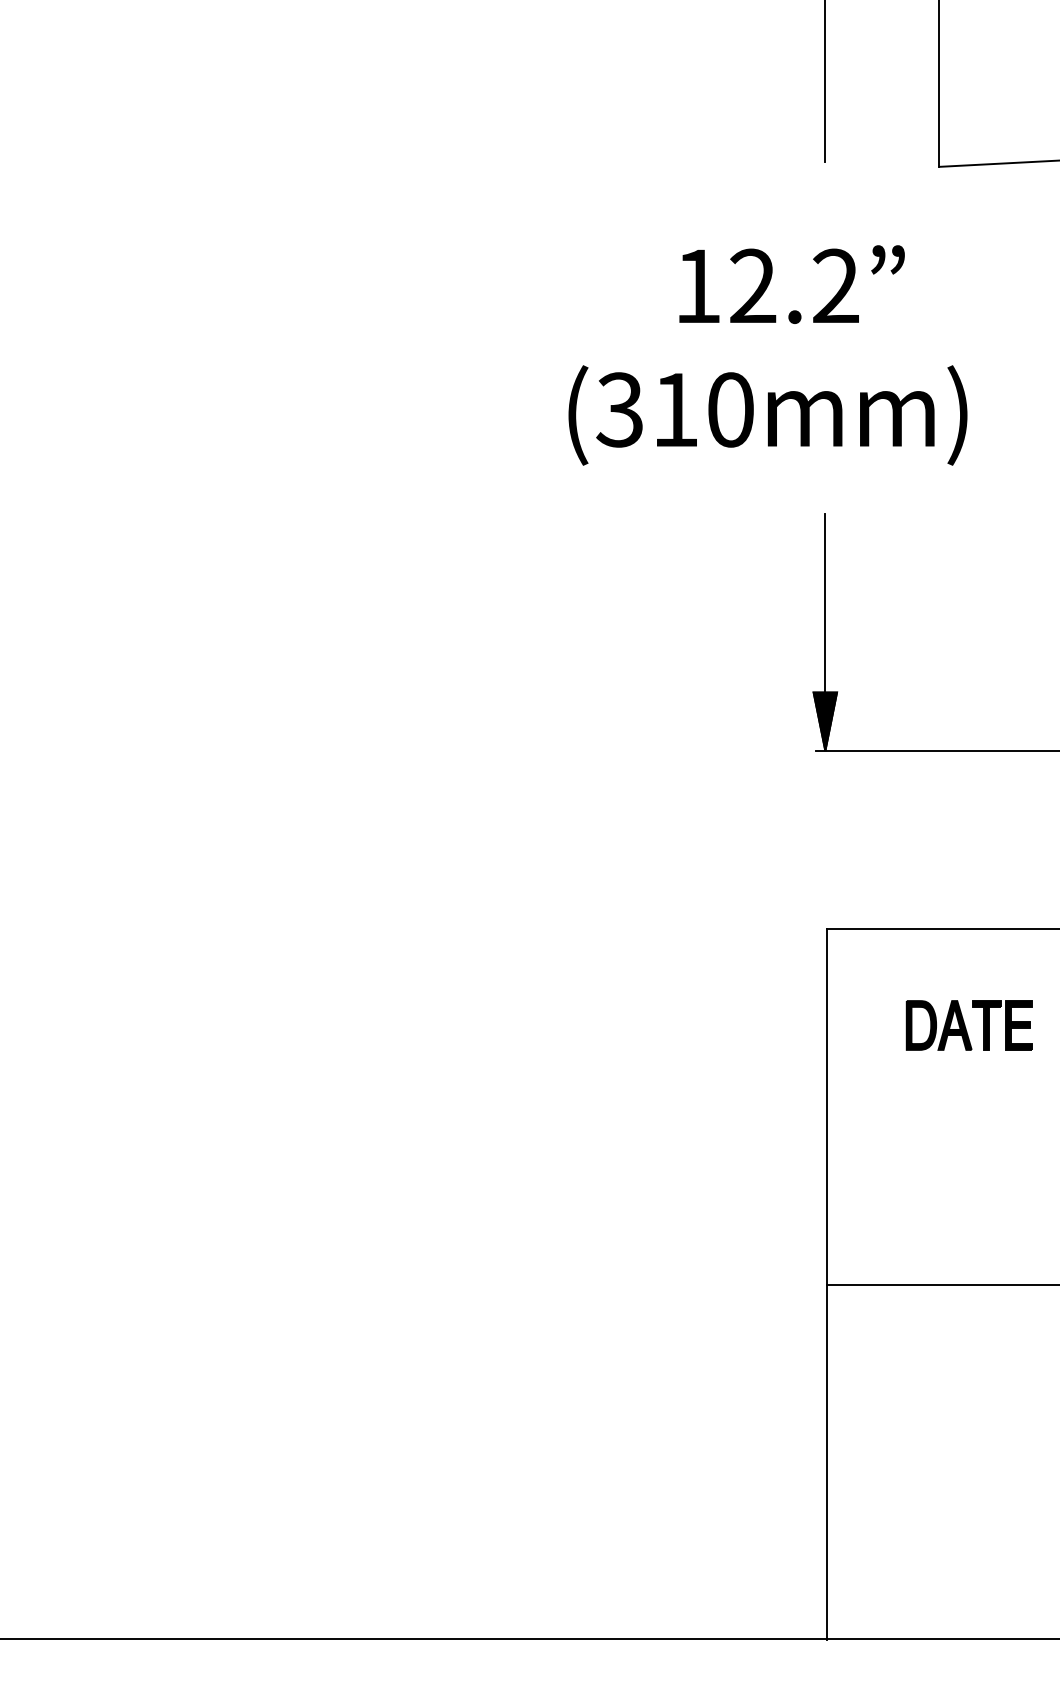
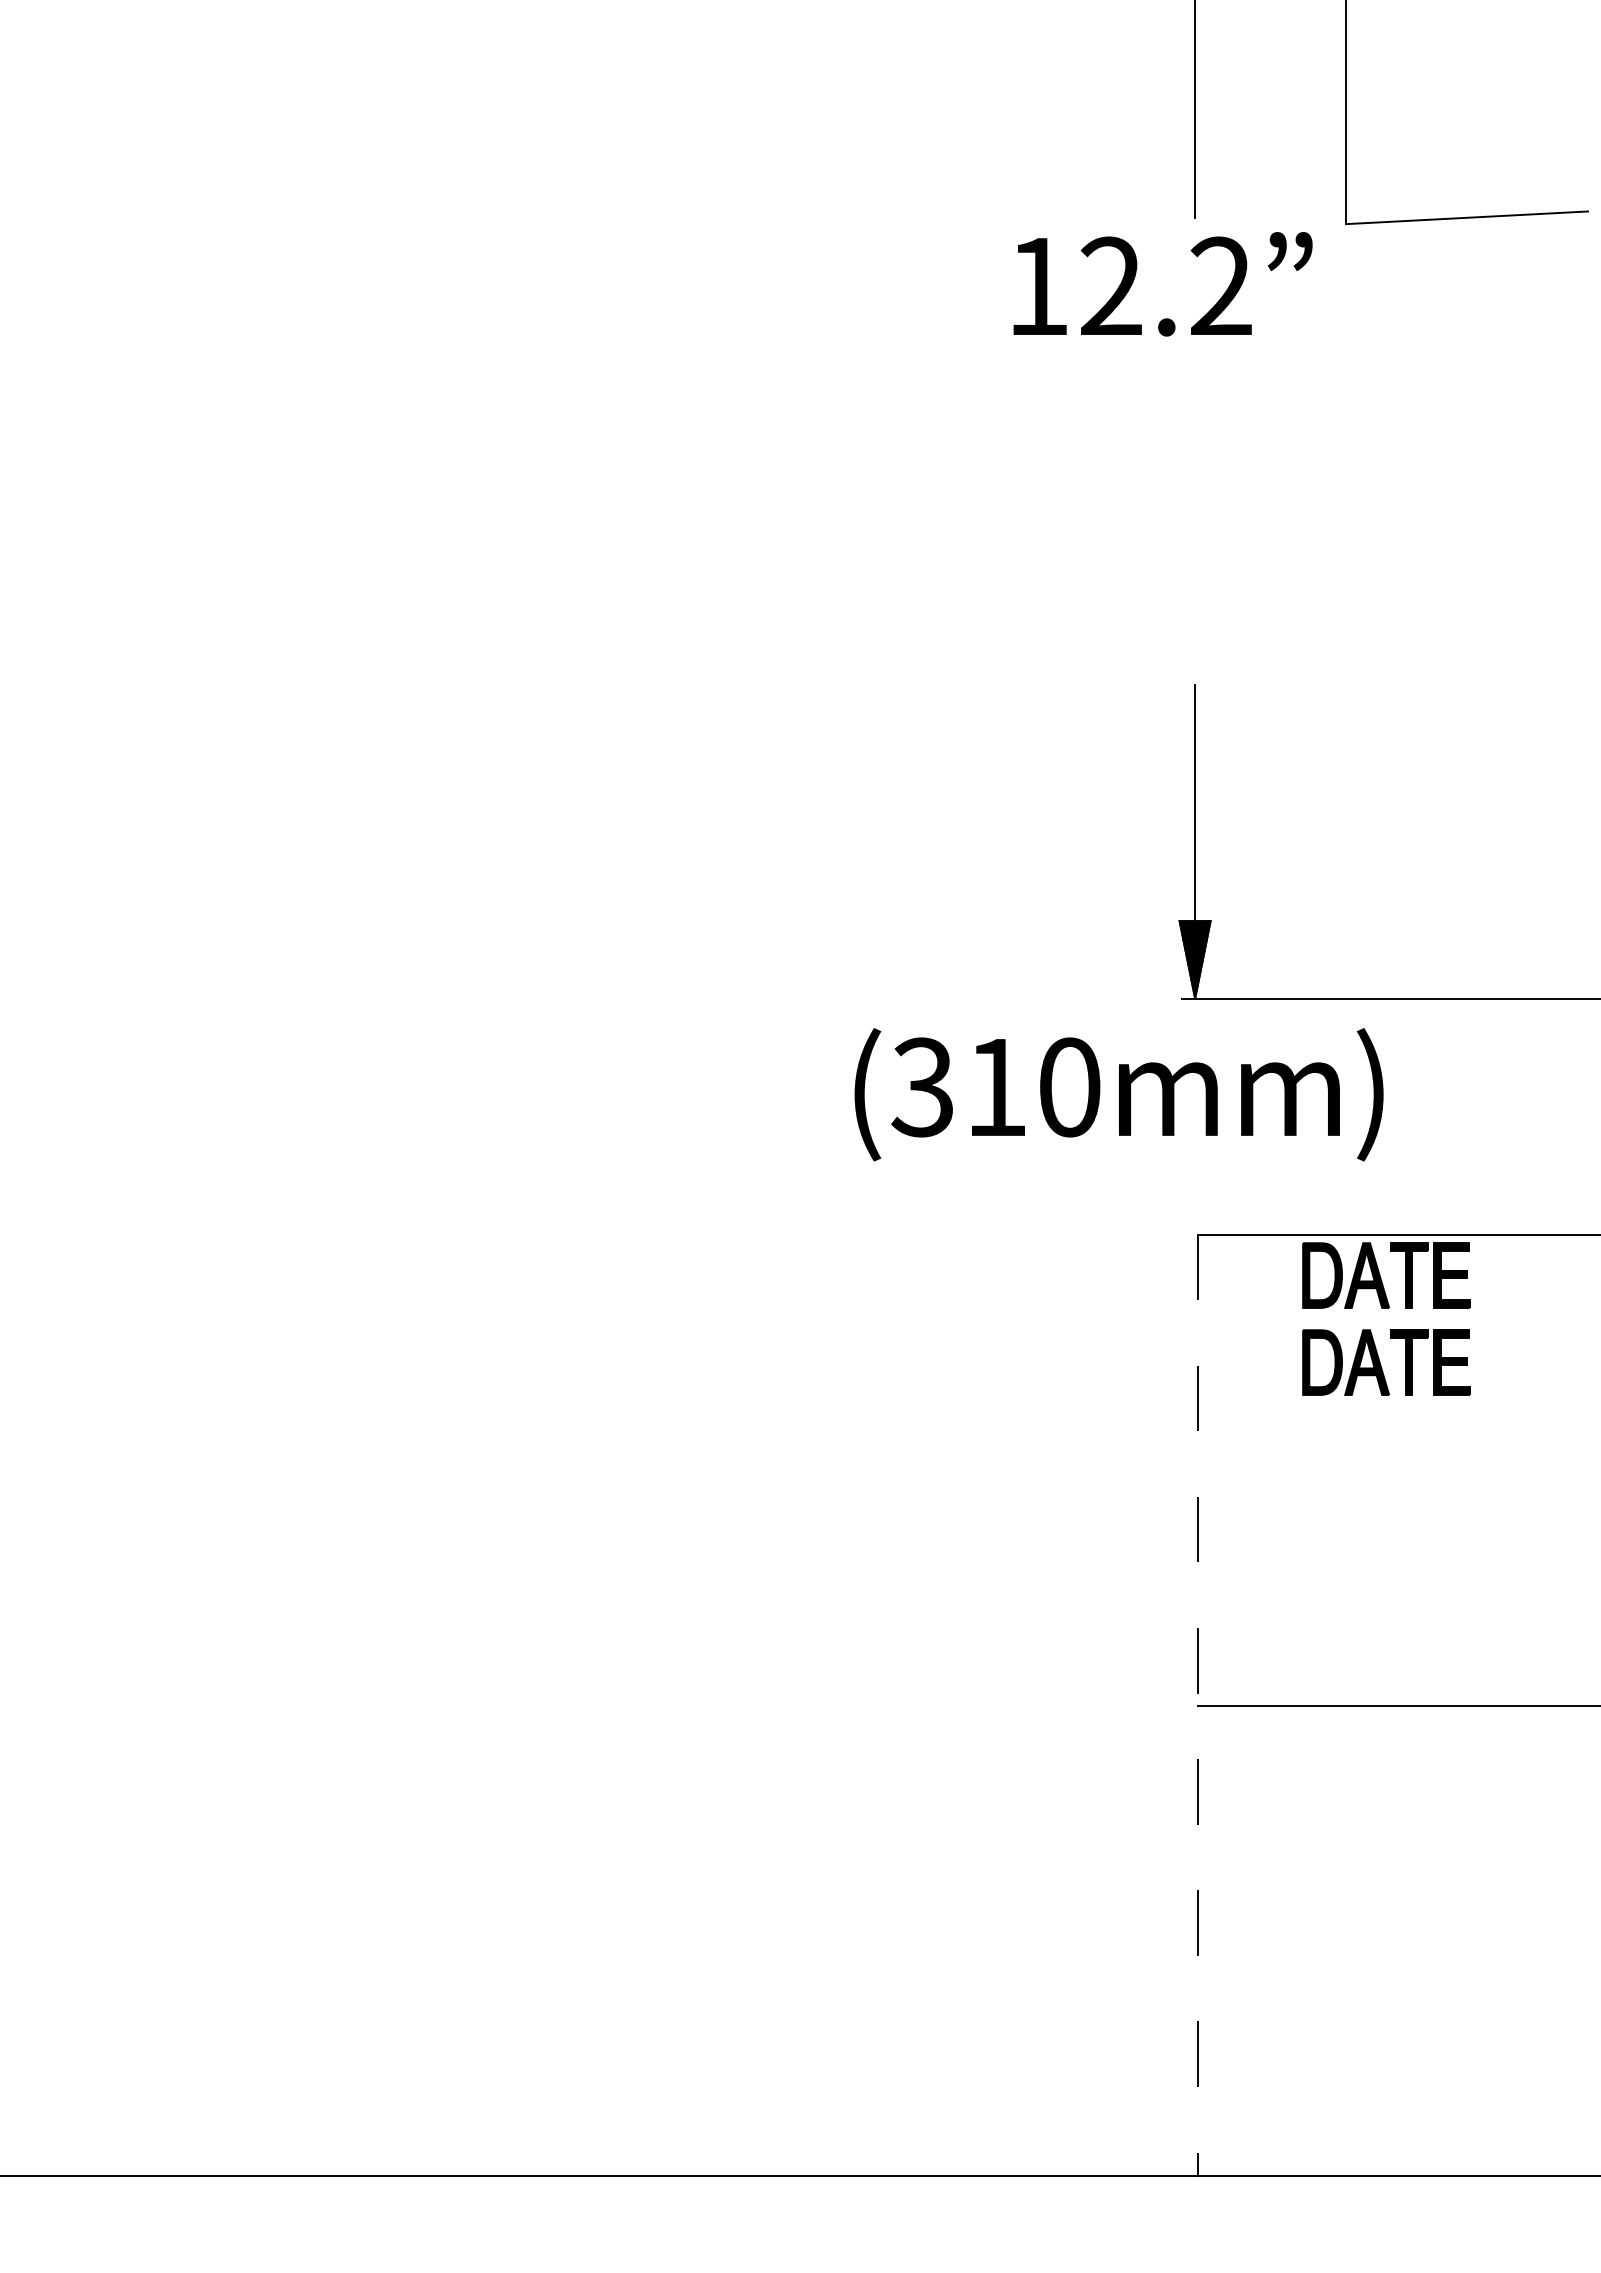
text: (791, 284) -> (1162, 284), moved
text: (767, 415) -> (1118, 1094), moved
part: (969, 959) -> (1386, 1275), added
line: (827, 1284) -> (1197, 1706), solid -> dashed

